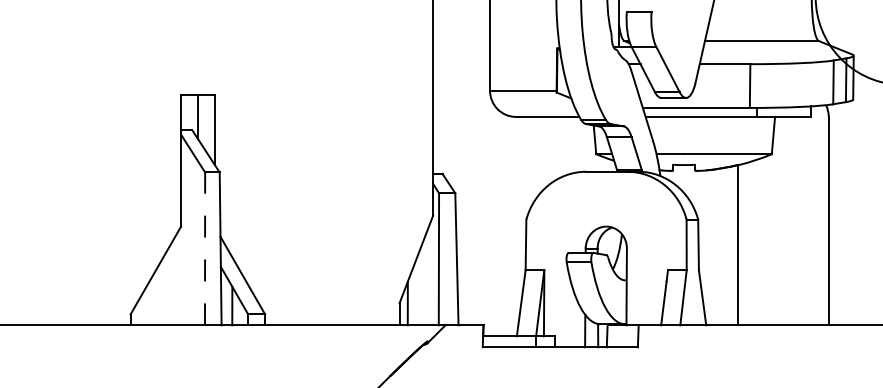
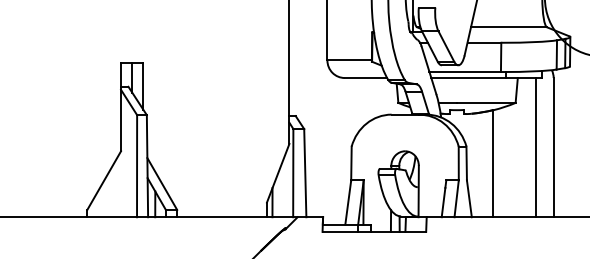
line: (803, 220) -> (536, 147), added
line: (205, 247) -> (137, 165), dashed -> solid

